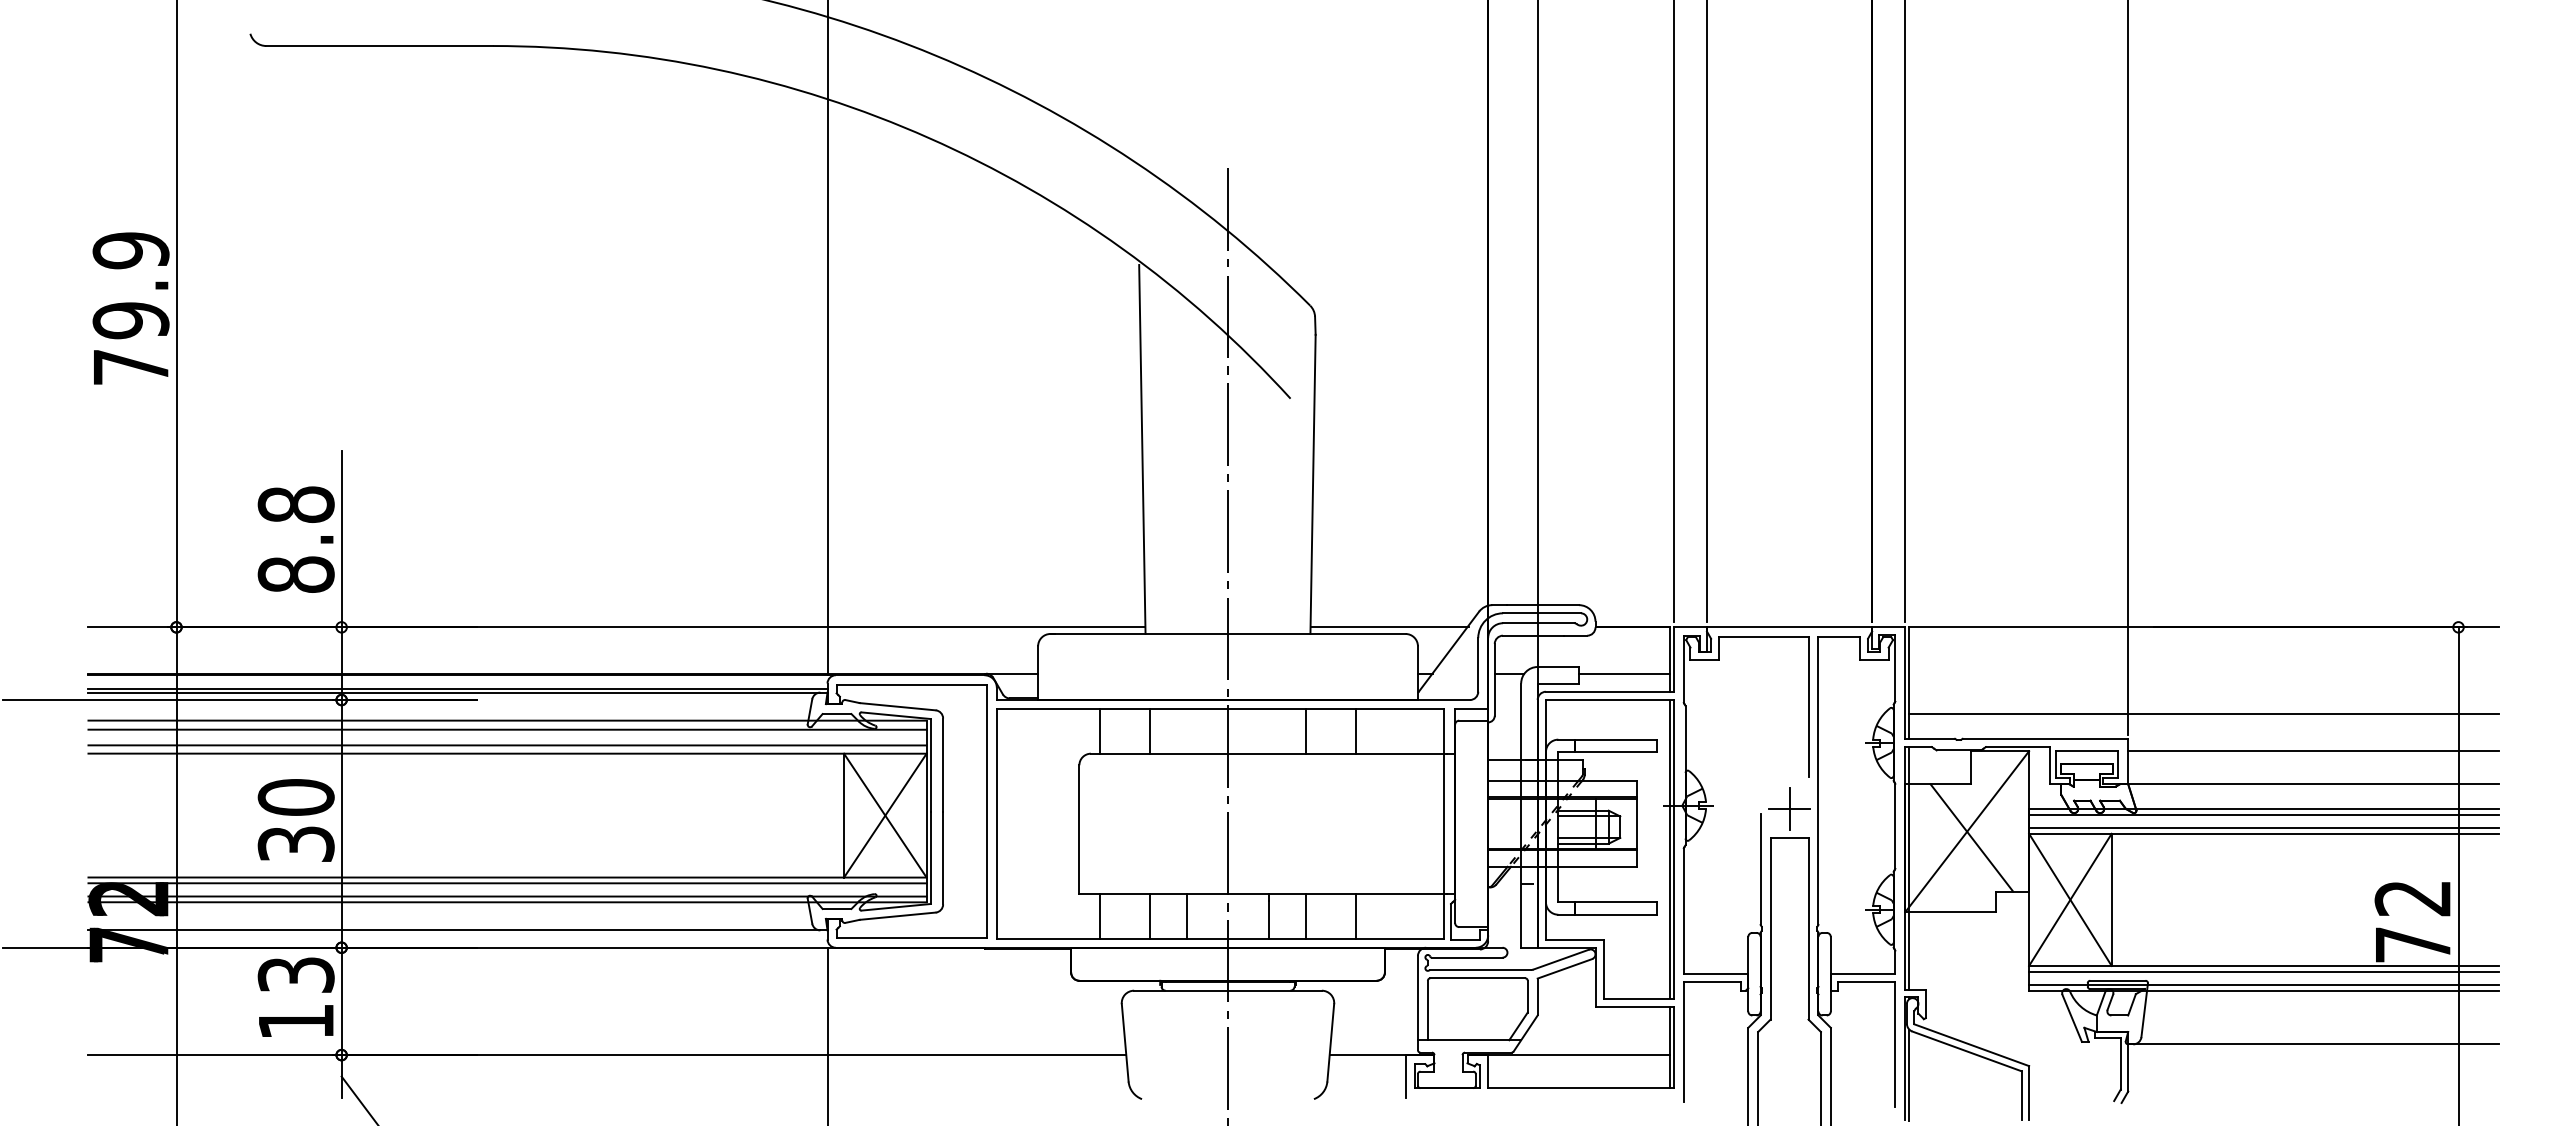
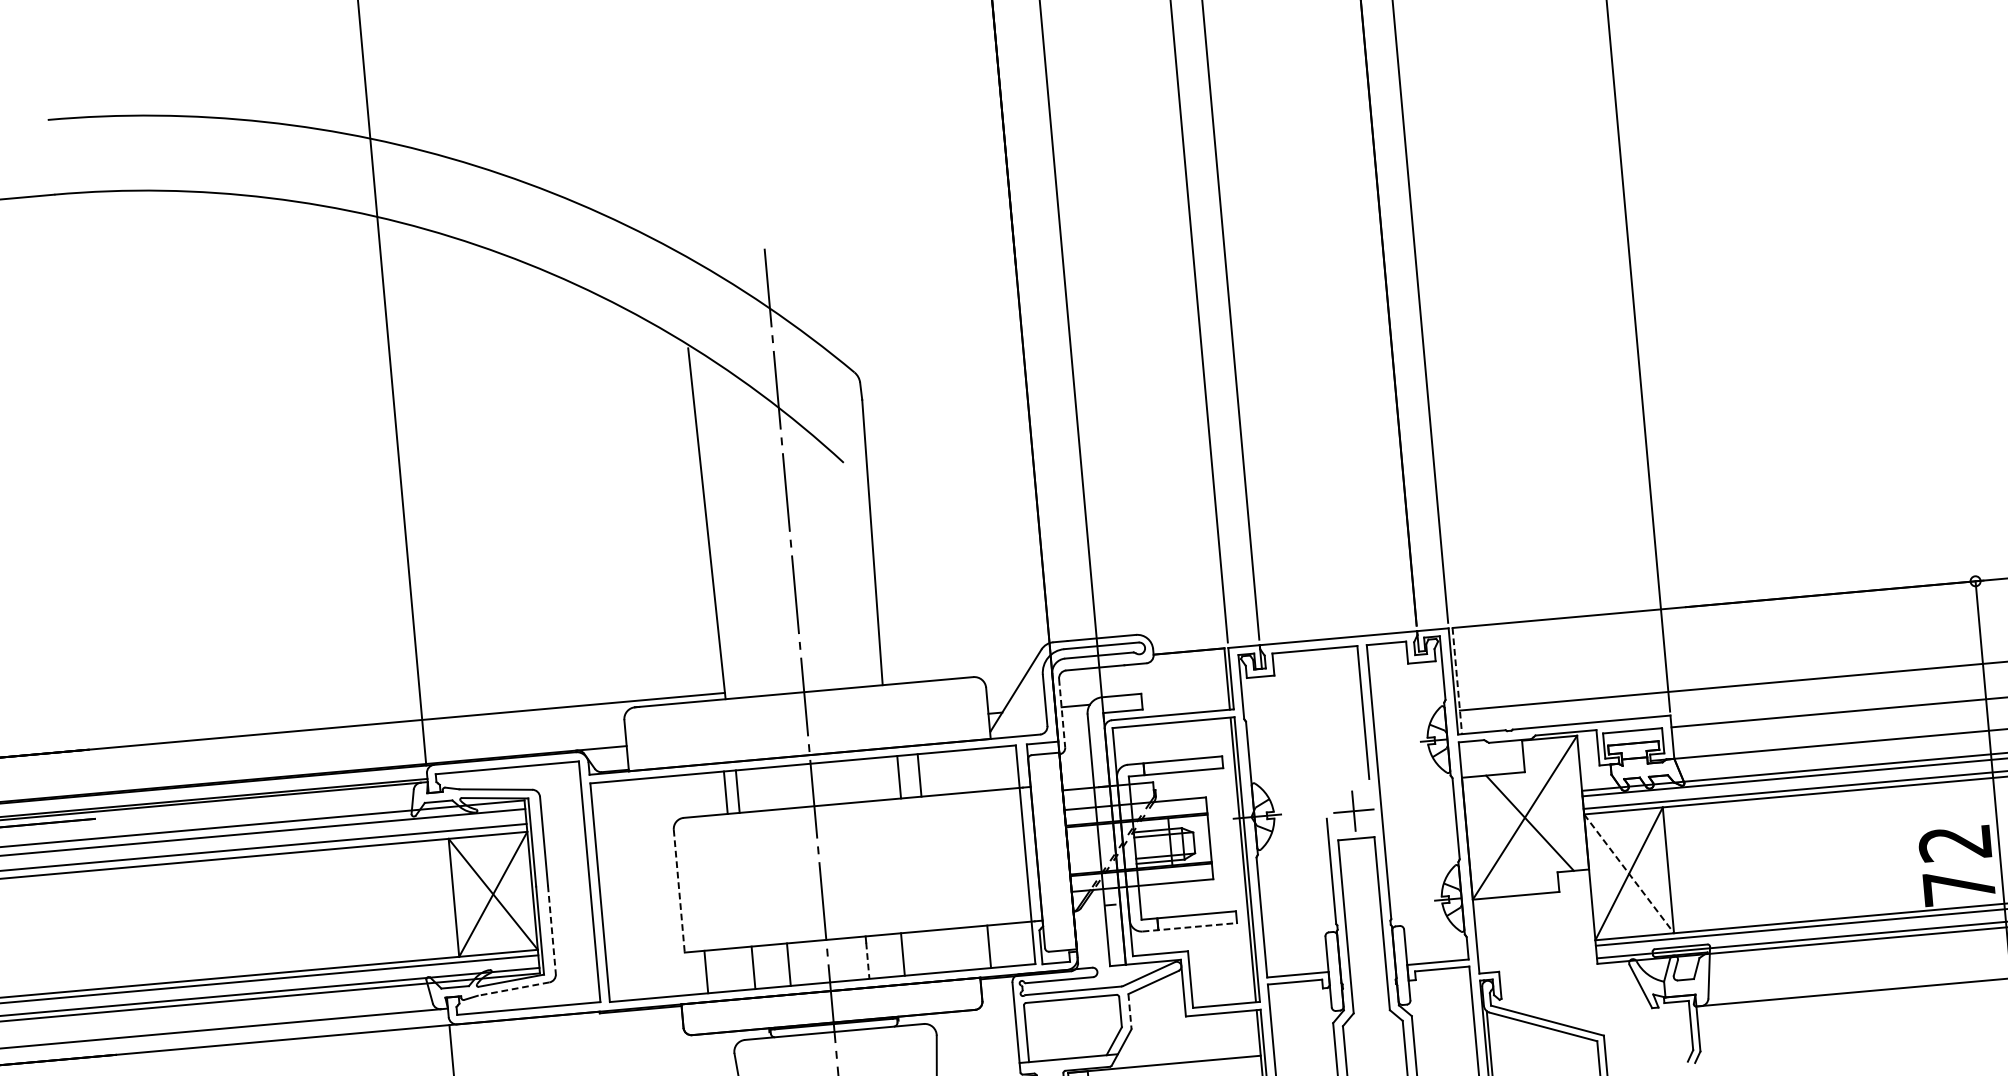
line: (1389, 627) -> (957, 672), removed
line: (1623, 673) -> (1184, 696), removed
line: (1494, 679) -> (1061, 712), solid -> dashed
line: (1909, 683) -> (1457, 681), solid -> dashed
line: (1100, 731) -> (726, 792), moved
line: (1306, 731) -> (919, 775), moved
line: (1356, 731) -> (899, 777), moved
line: (1079, 830) -> (679, 892), solid -> dashed
line: (943, 858) -> (552, 930), solid -> dashed
line: (1909, 868) -> (1473, 857), removed
line: (2070, 899) -> (1629, 873), solid -> dashed
line: (1607, 914) -> (1189, 927), solid -> dashed
line: (897, 916) -> (513, 989), solid -> dashed
line: (1356, 916) -> (989, 946), moved
line: (1269, 919) -> (867, 960), solid -> dashed
line: (1537, 997) -> (1129, 1012), solid -> dashed

